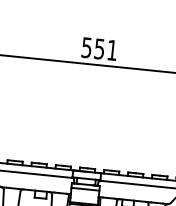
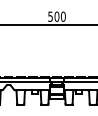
text: (104, 49) -> (59, 16), 551 -> 500

